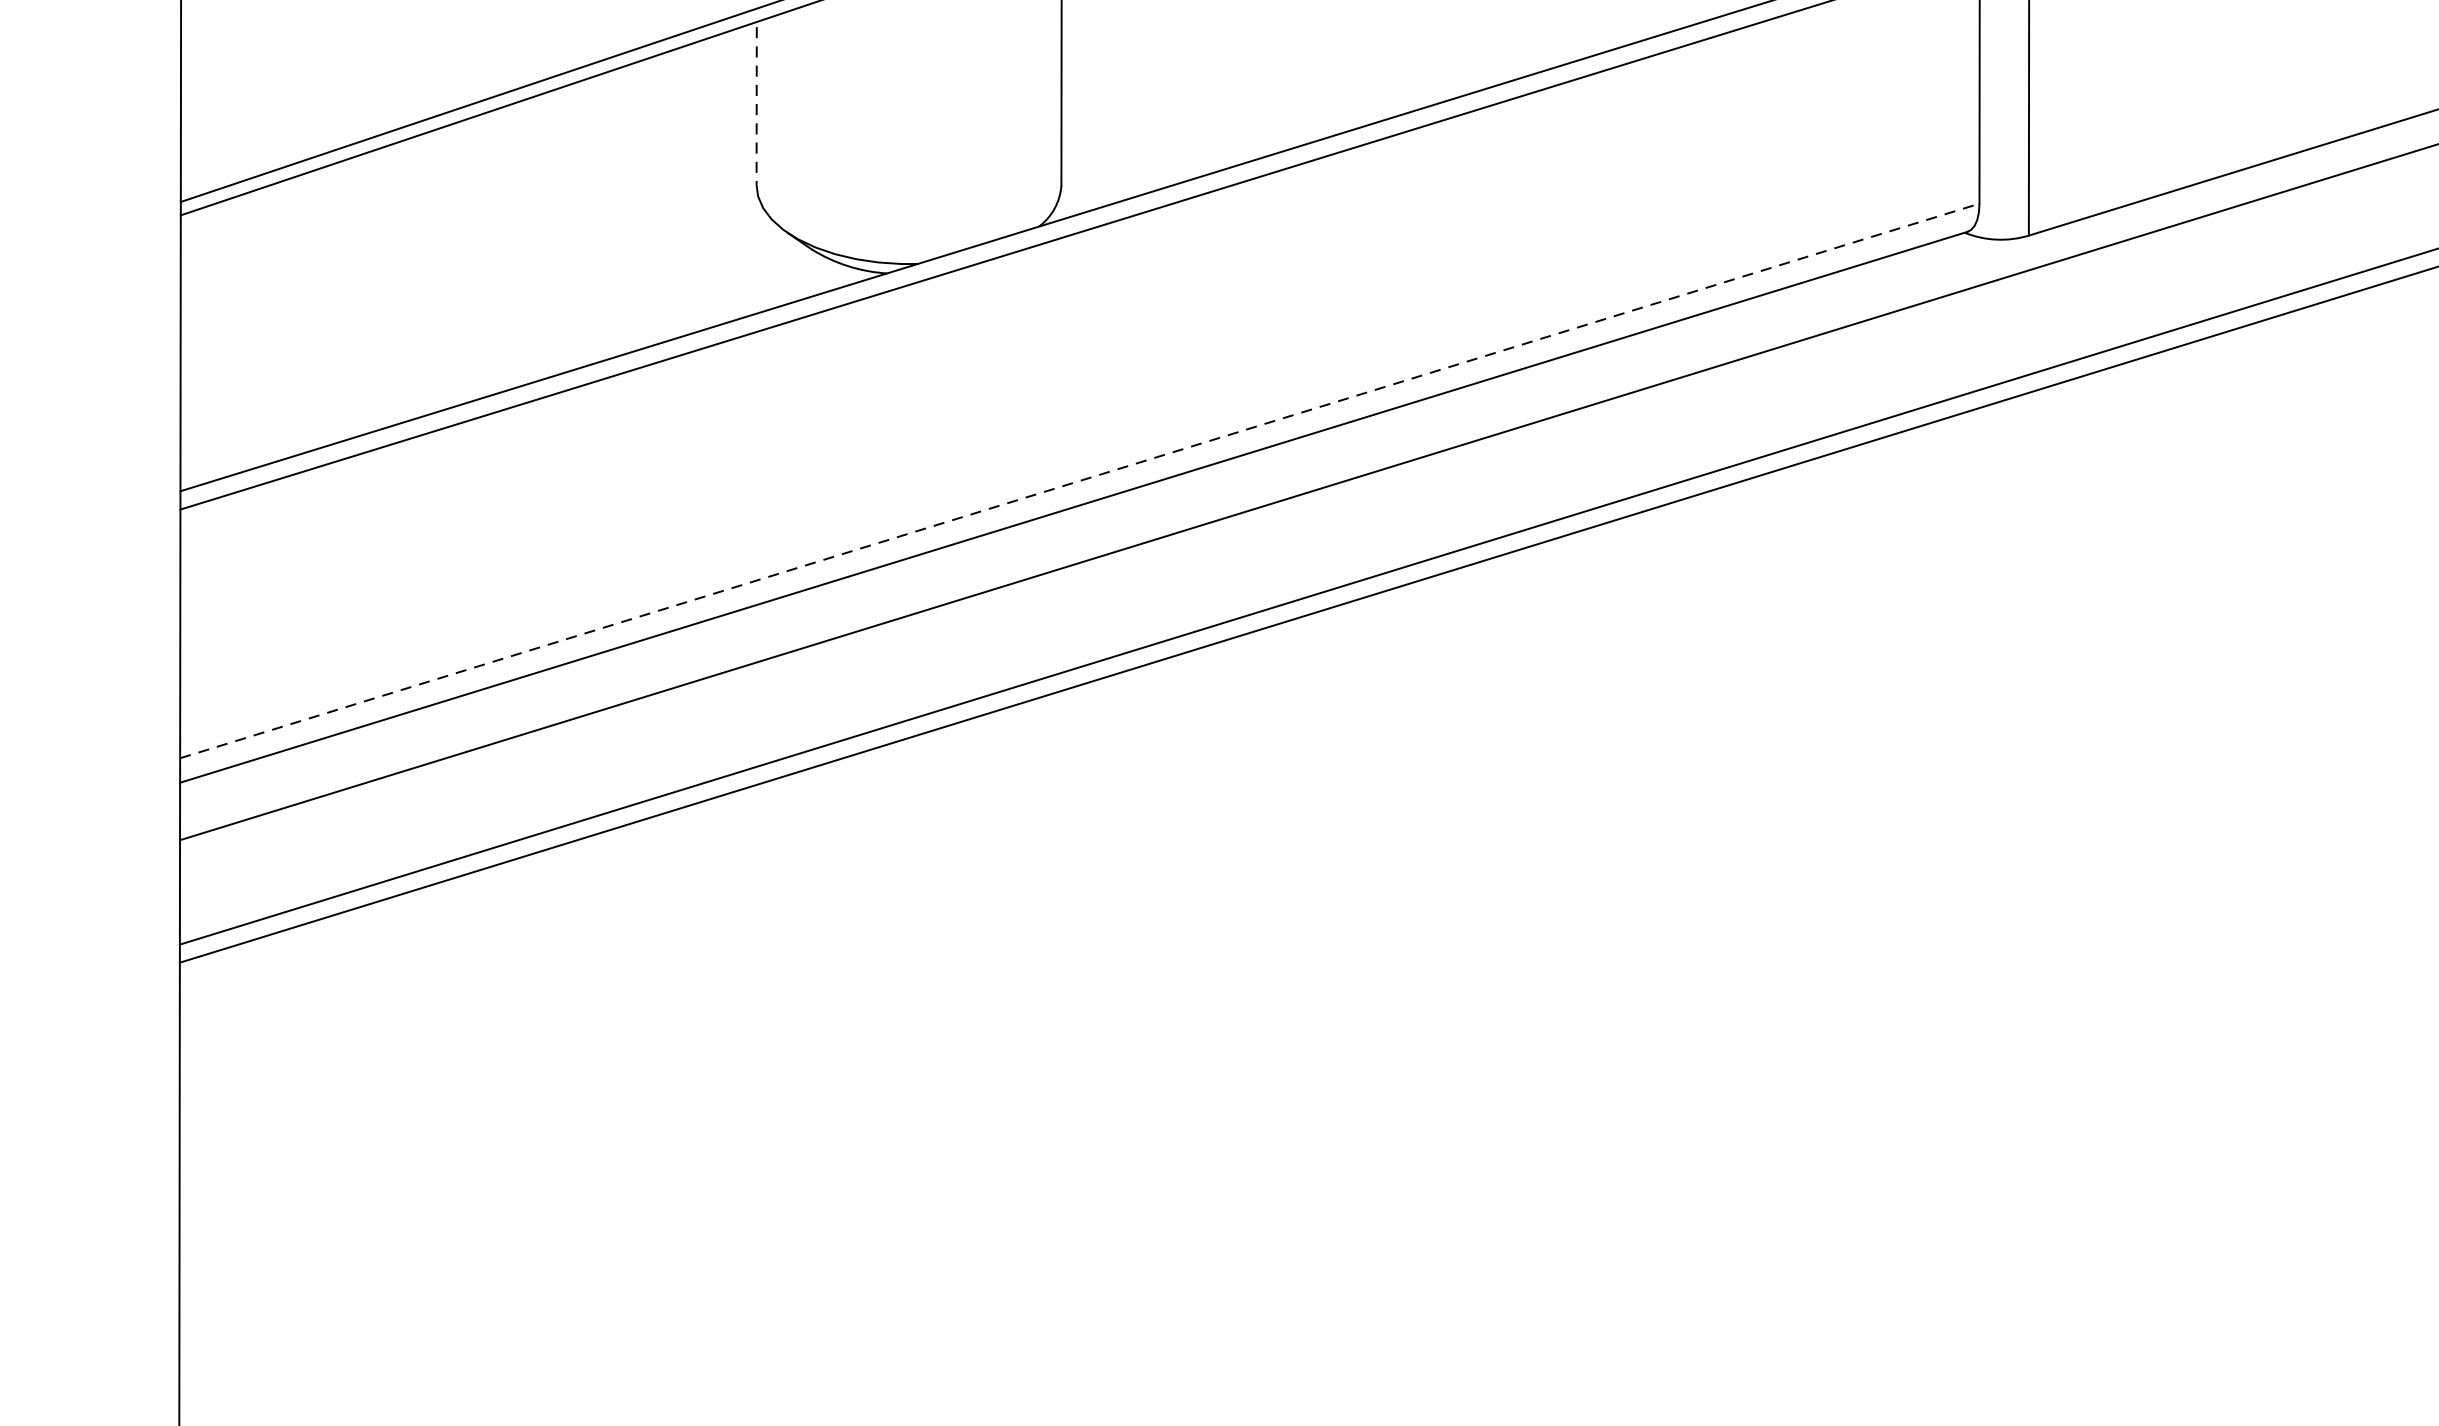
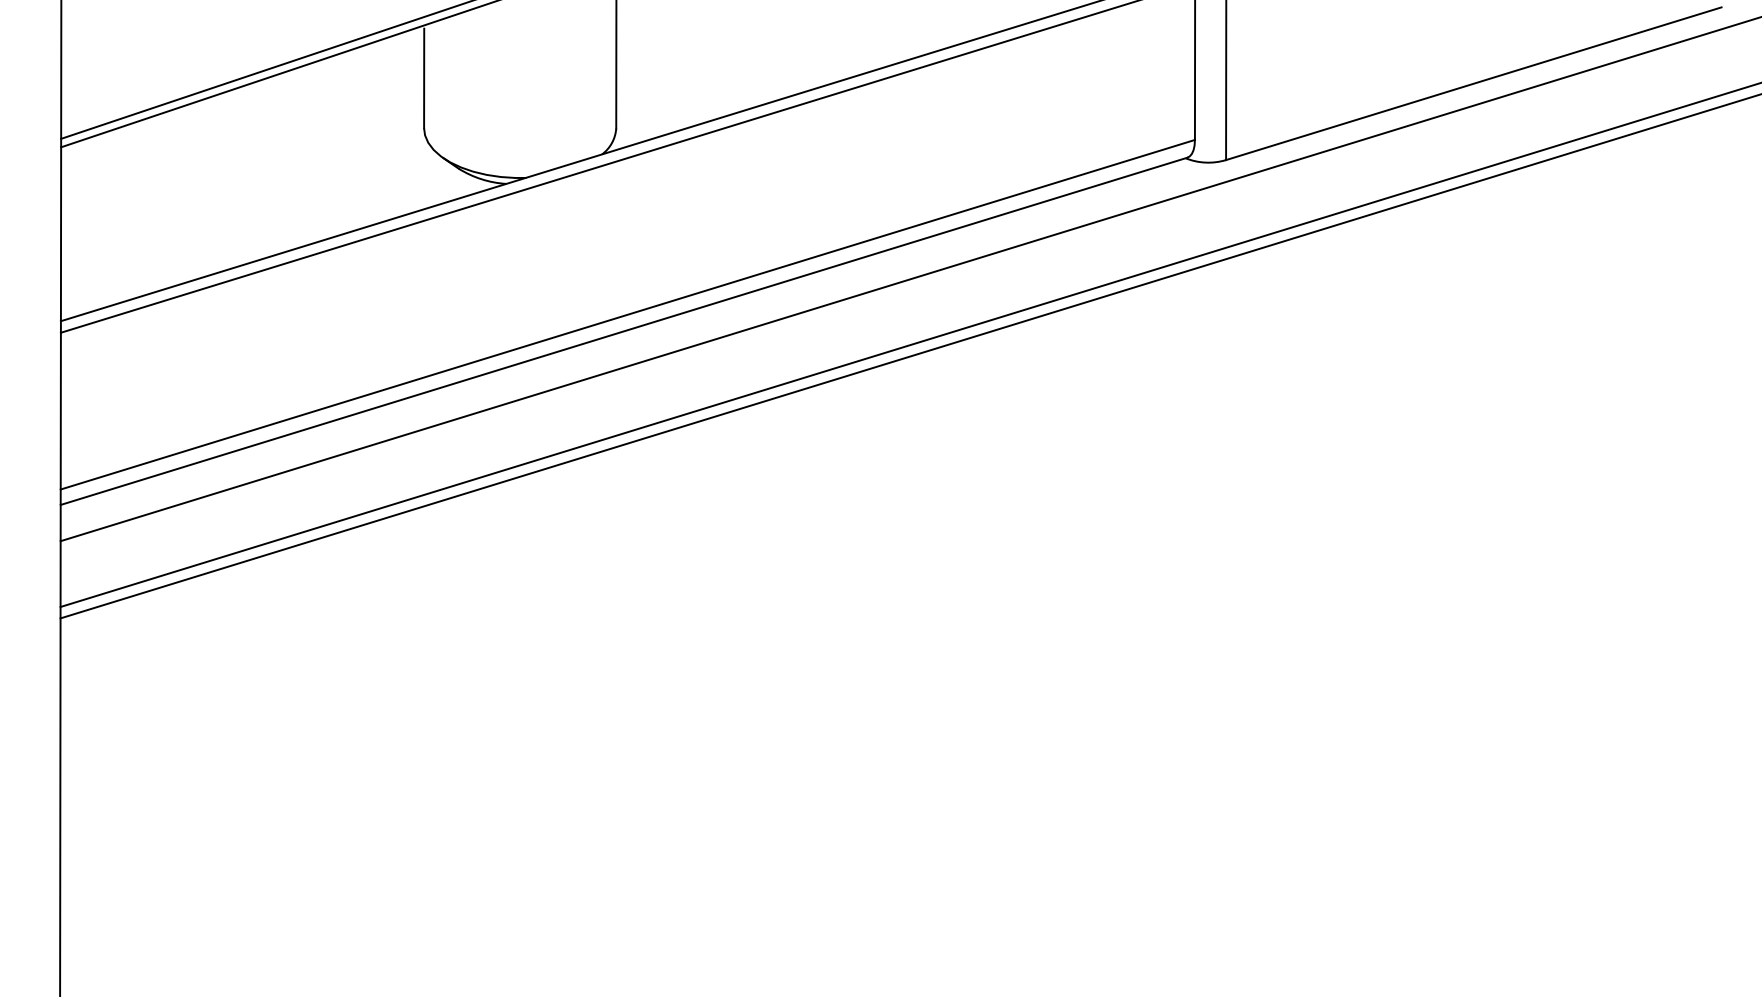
line: (757, 106) -> (424, 78), dashed -> solid
line: (1080, 480) -> (628, 314), dashed -> solid

